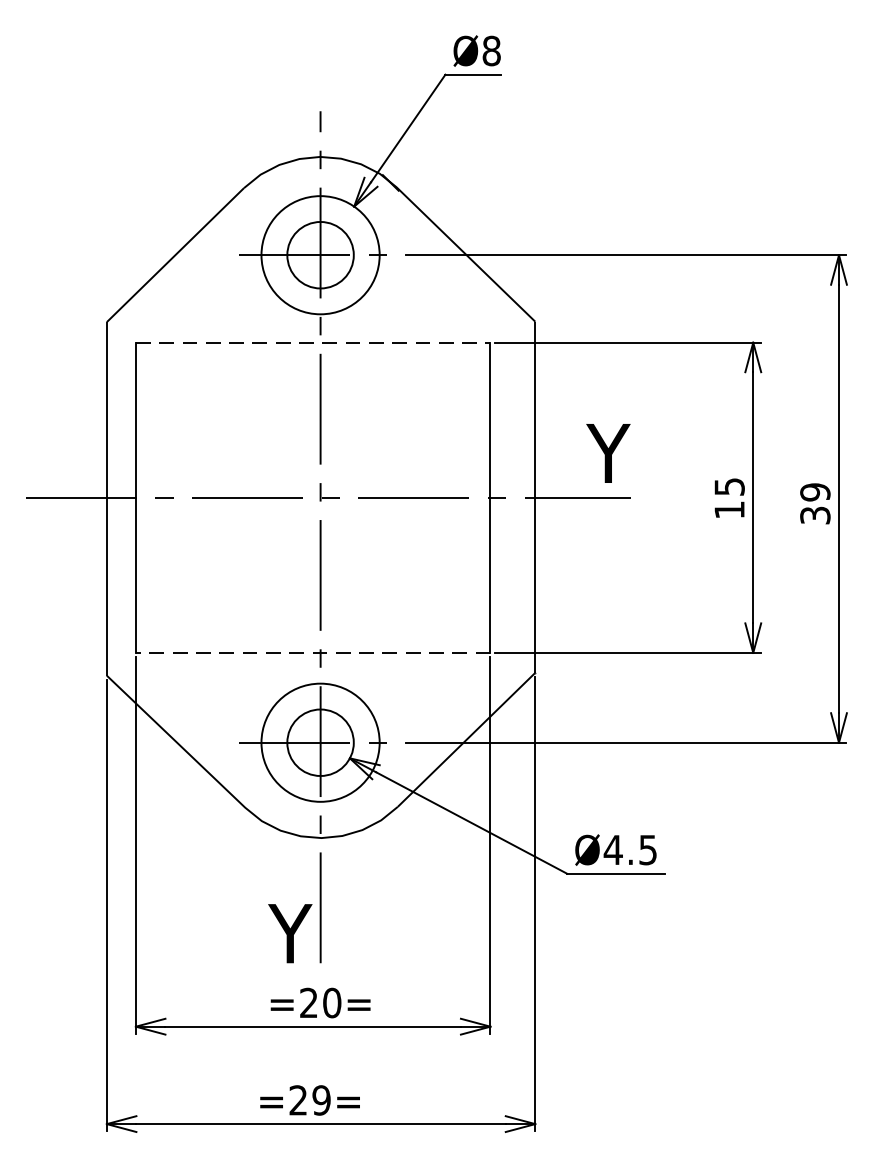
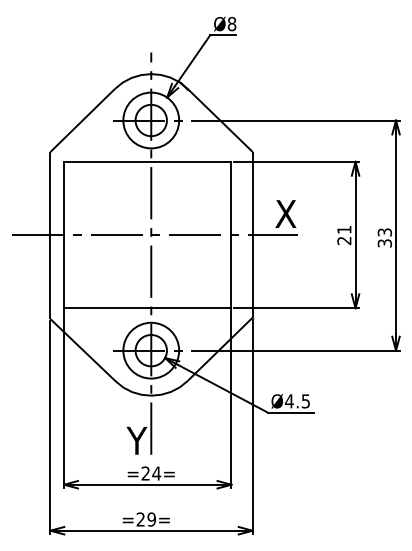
line: (312, 342) -> (147, 161), dashed -> solid
text: (607, 452) -> (286, 213), Y -> X
text: (814, 492) -> (384, 232), 39 -> 33
text: (729, 498) -> (344, 235), 15 -> 21
line: (312, 653) -> (147, 308), dashed -> solid
text: (331, 1002) -> (156, 473), =20= -> =24=

